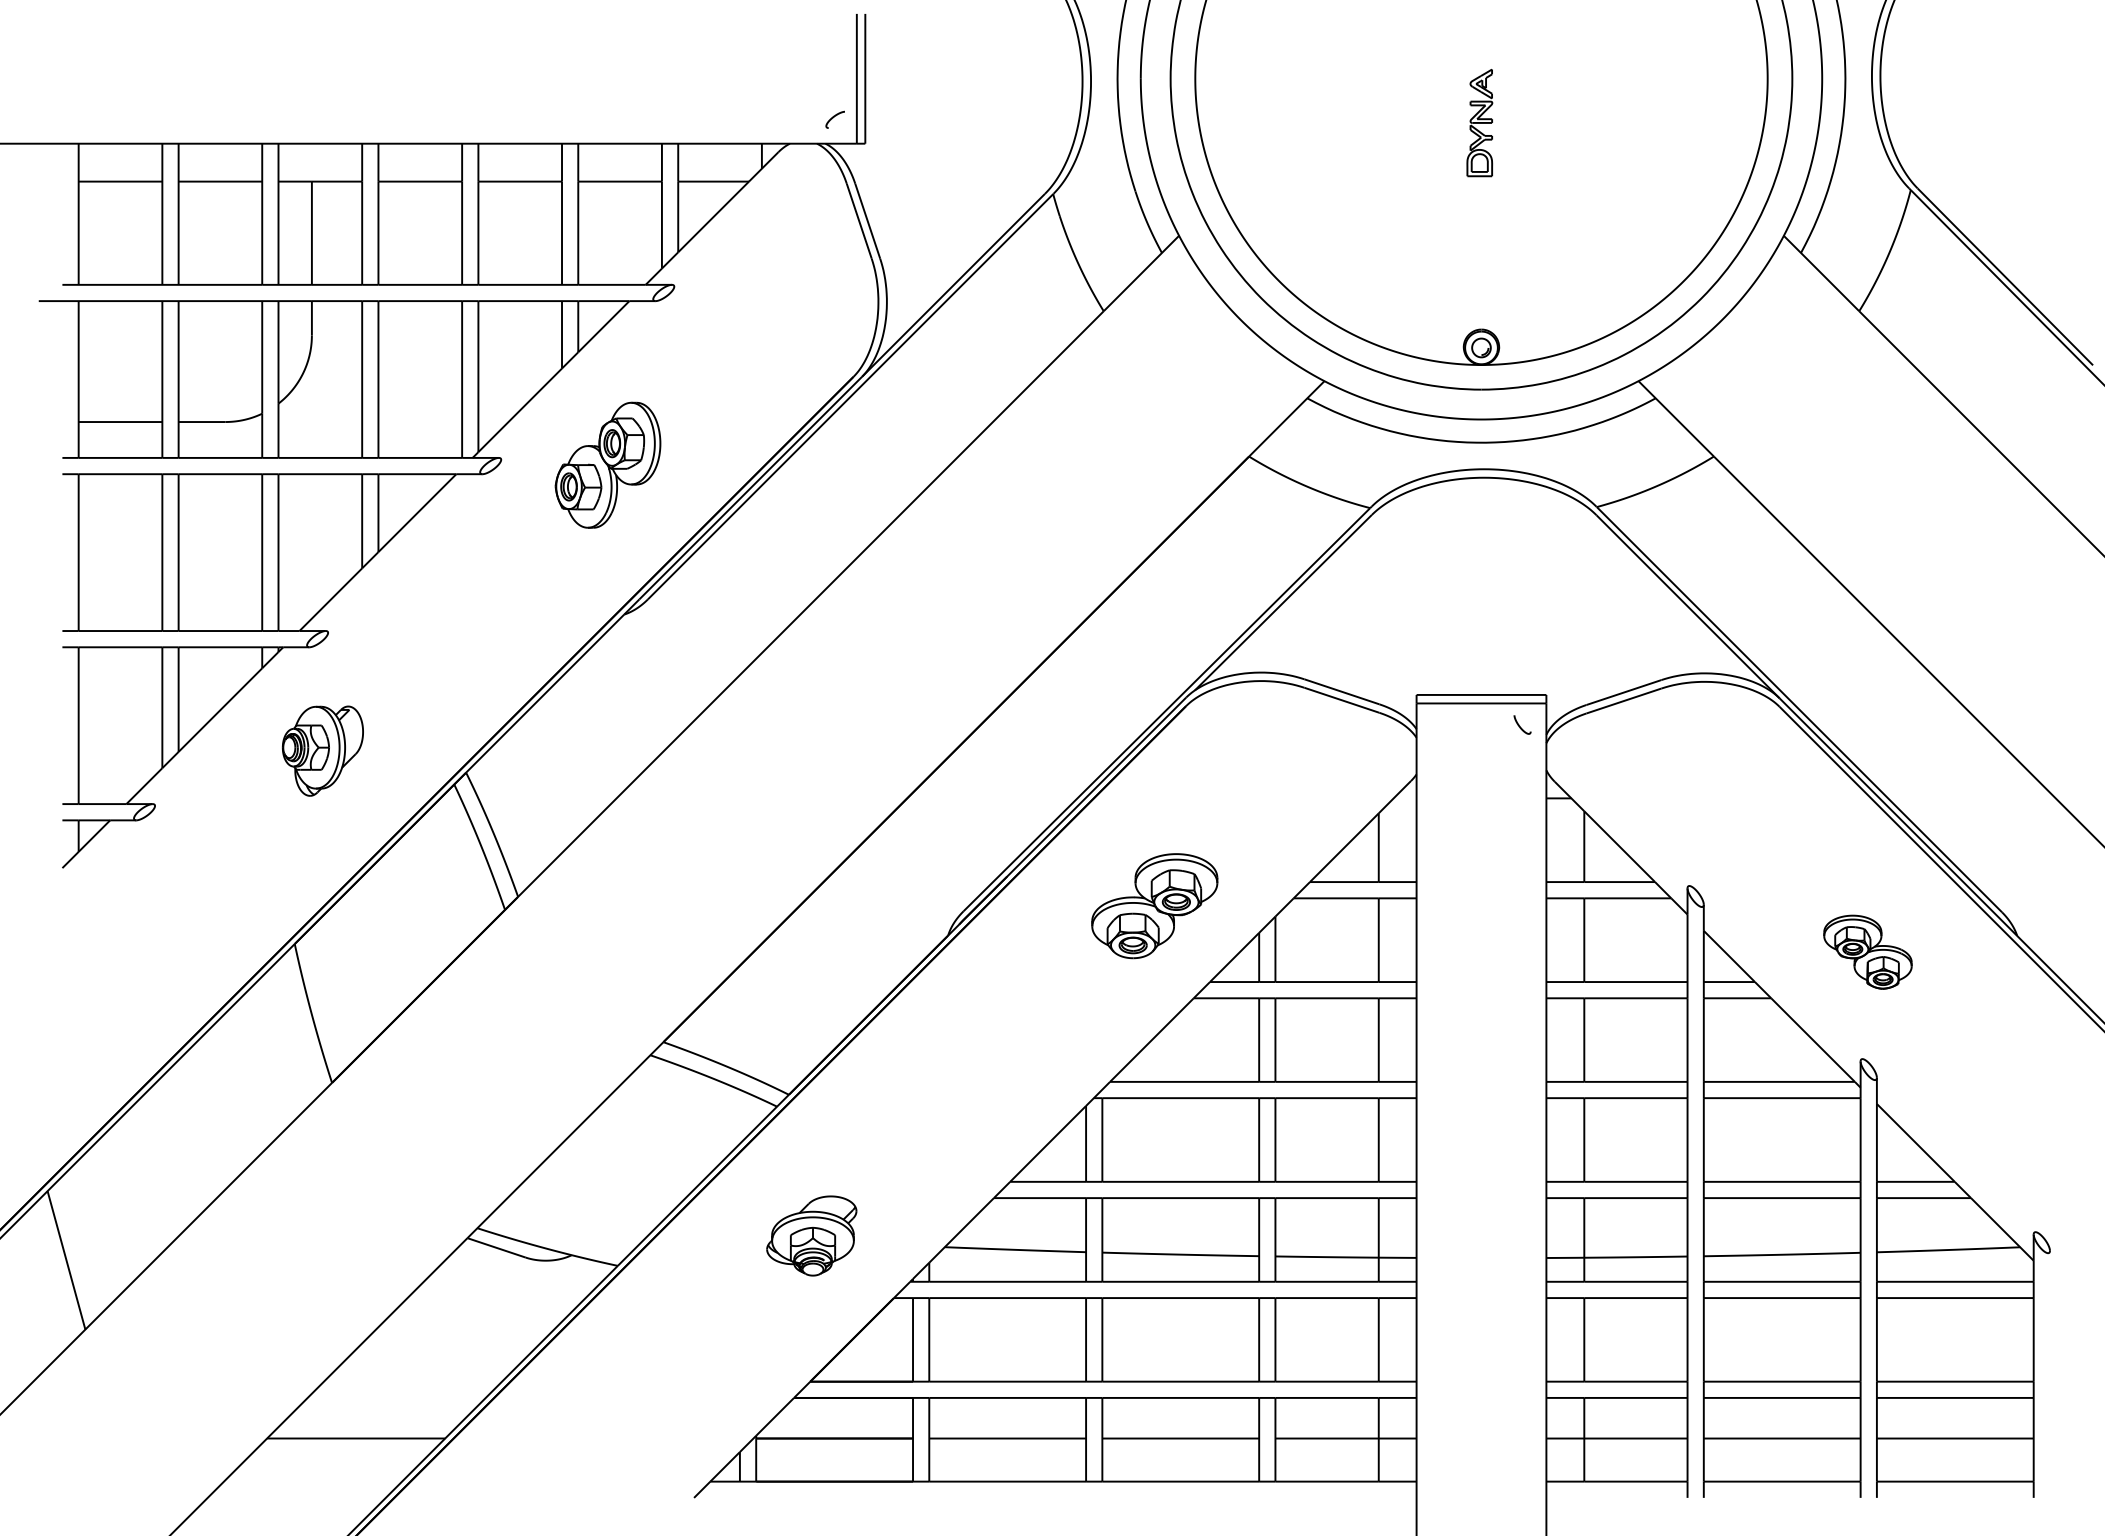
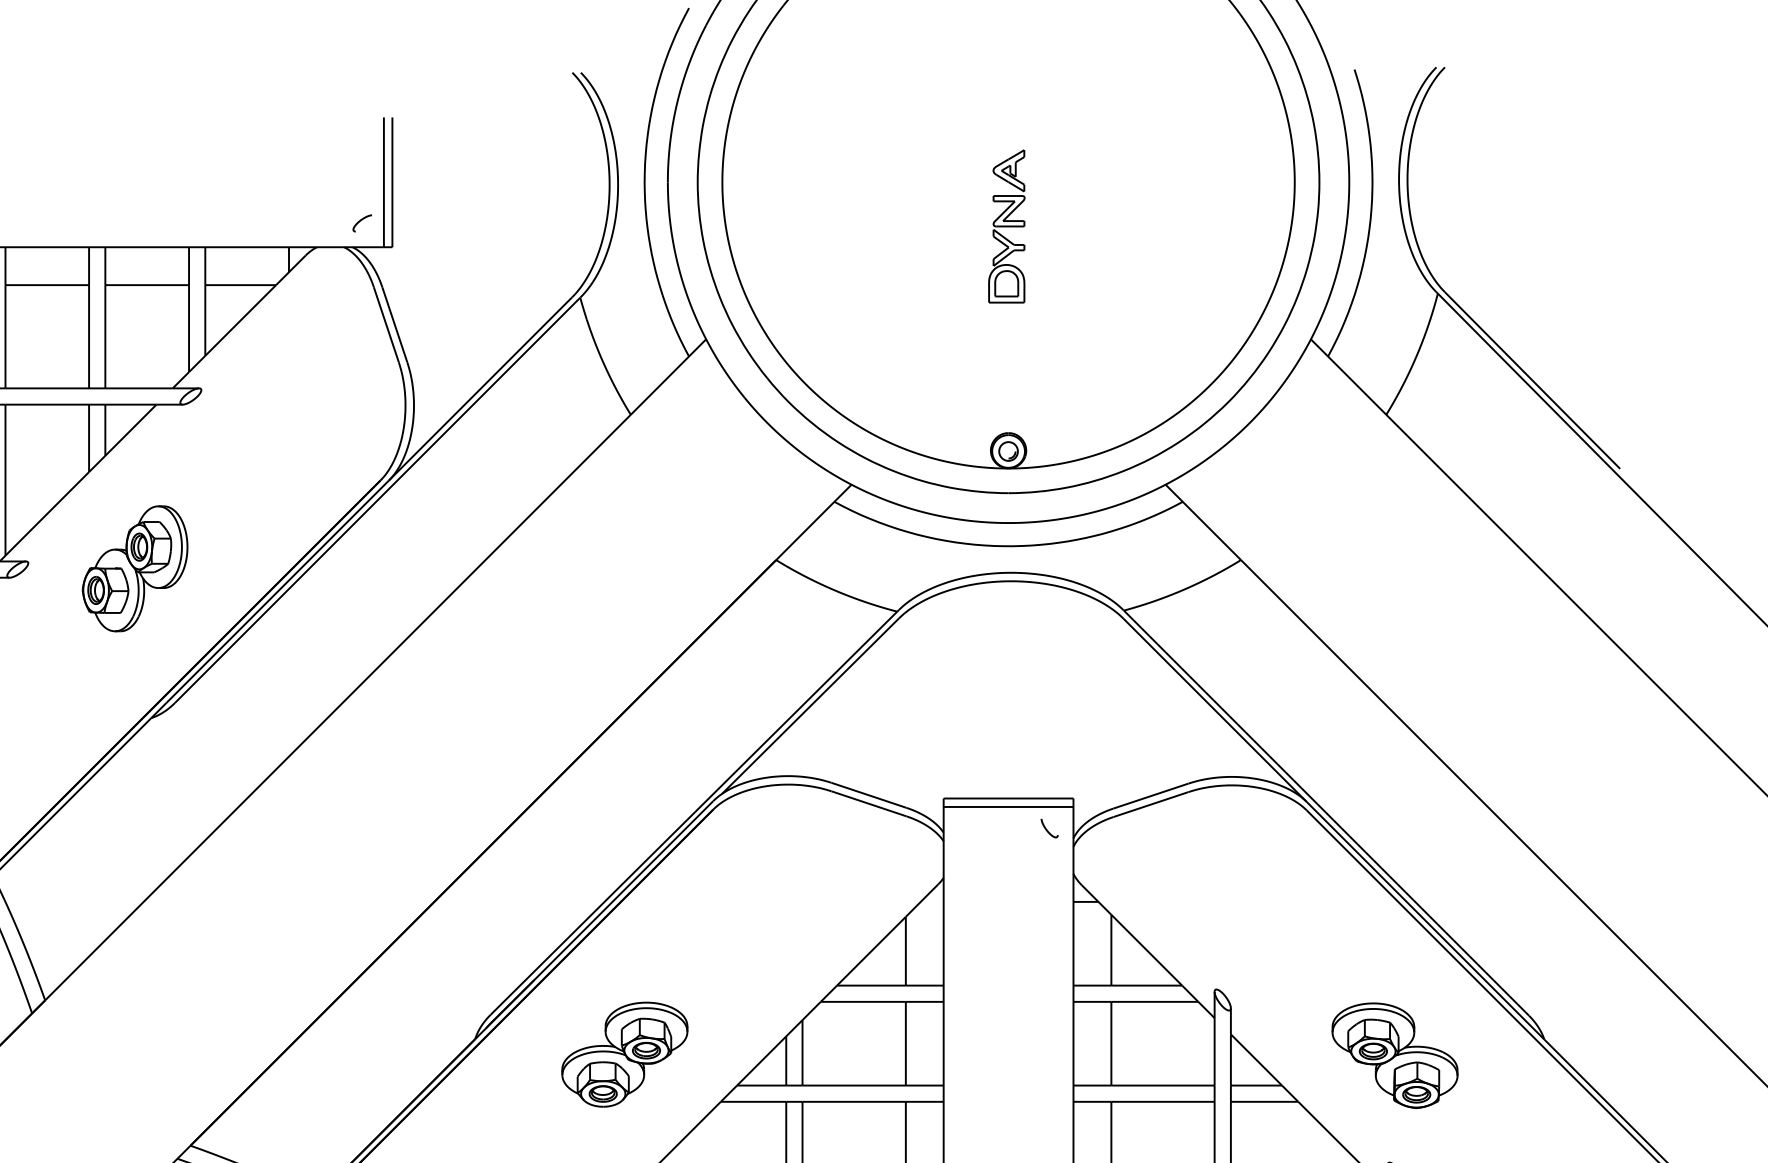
part: (1479, 122) -> (1006, 226), size x1.43
part: (1154, 906) -> (624, 1055), moved
part: (1867, 952) -> (1394, 1056), size x1.43

